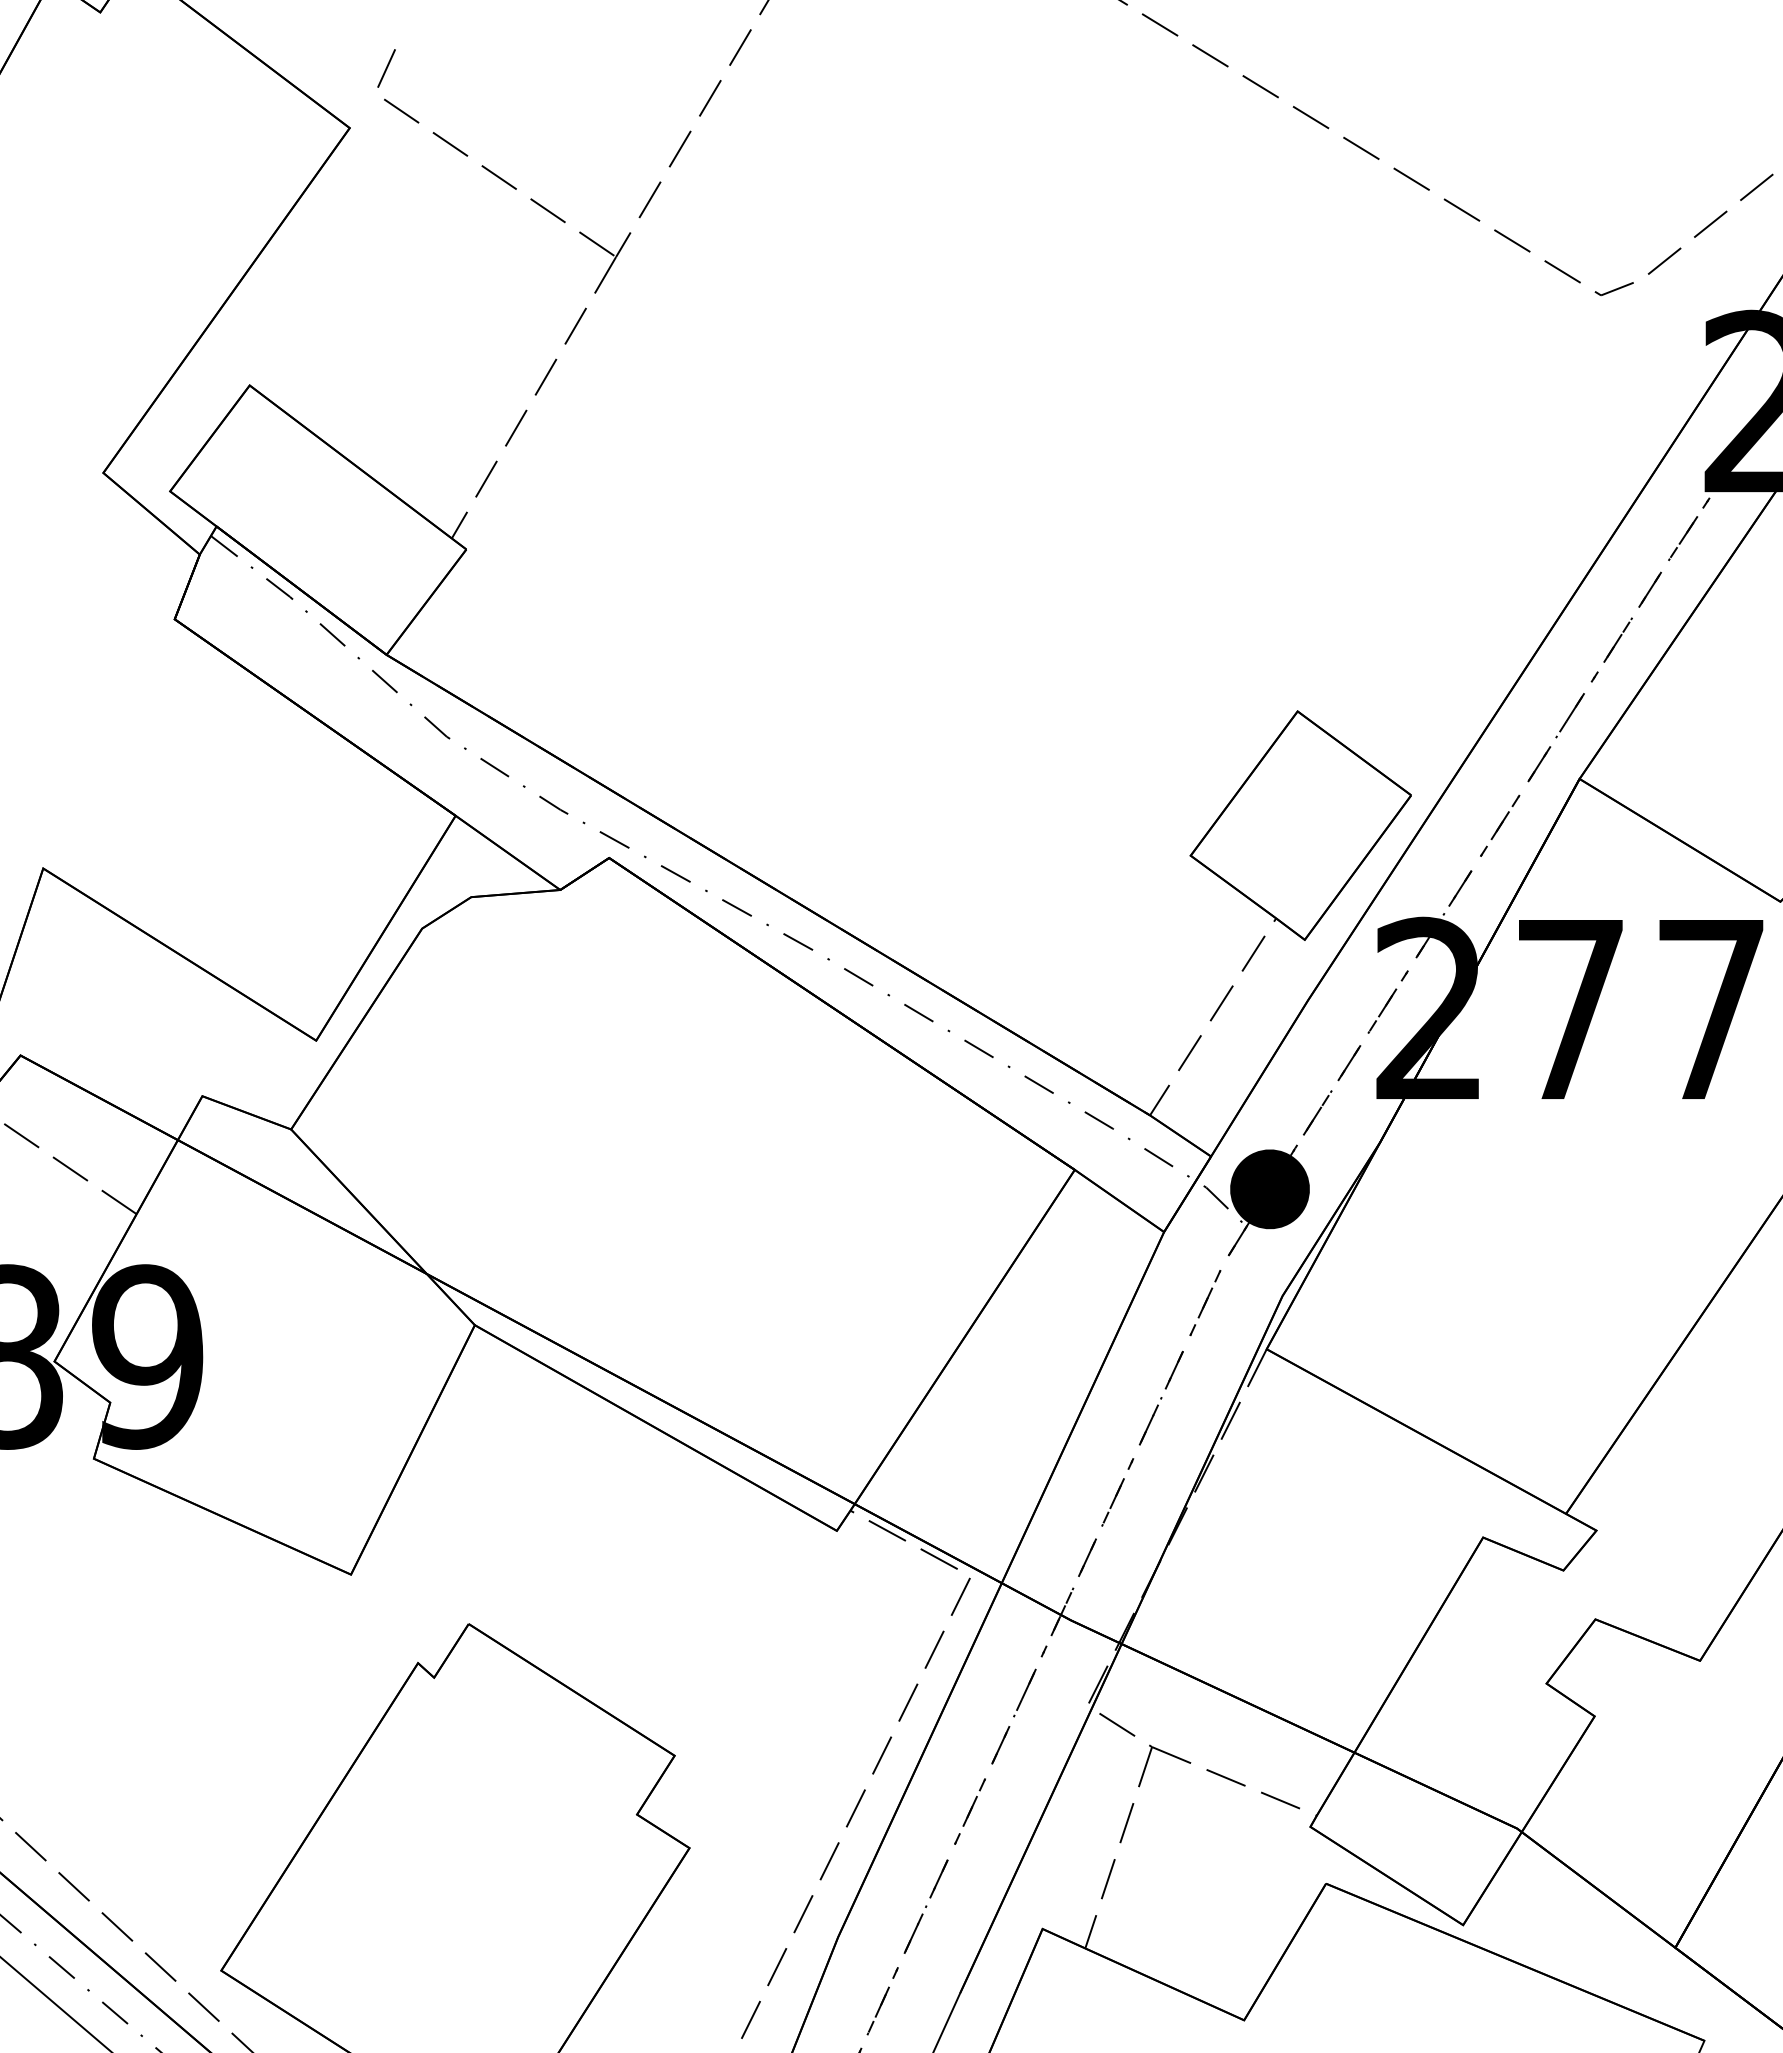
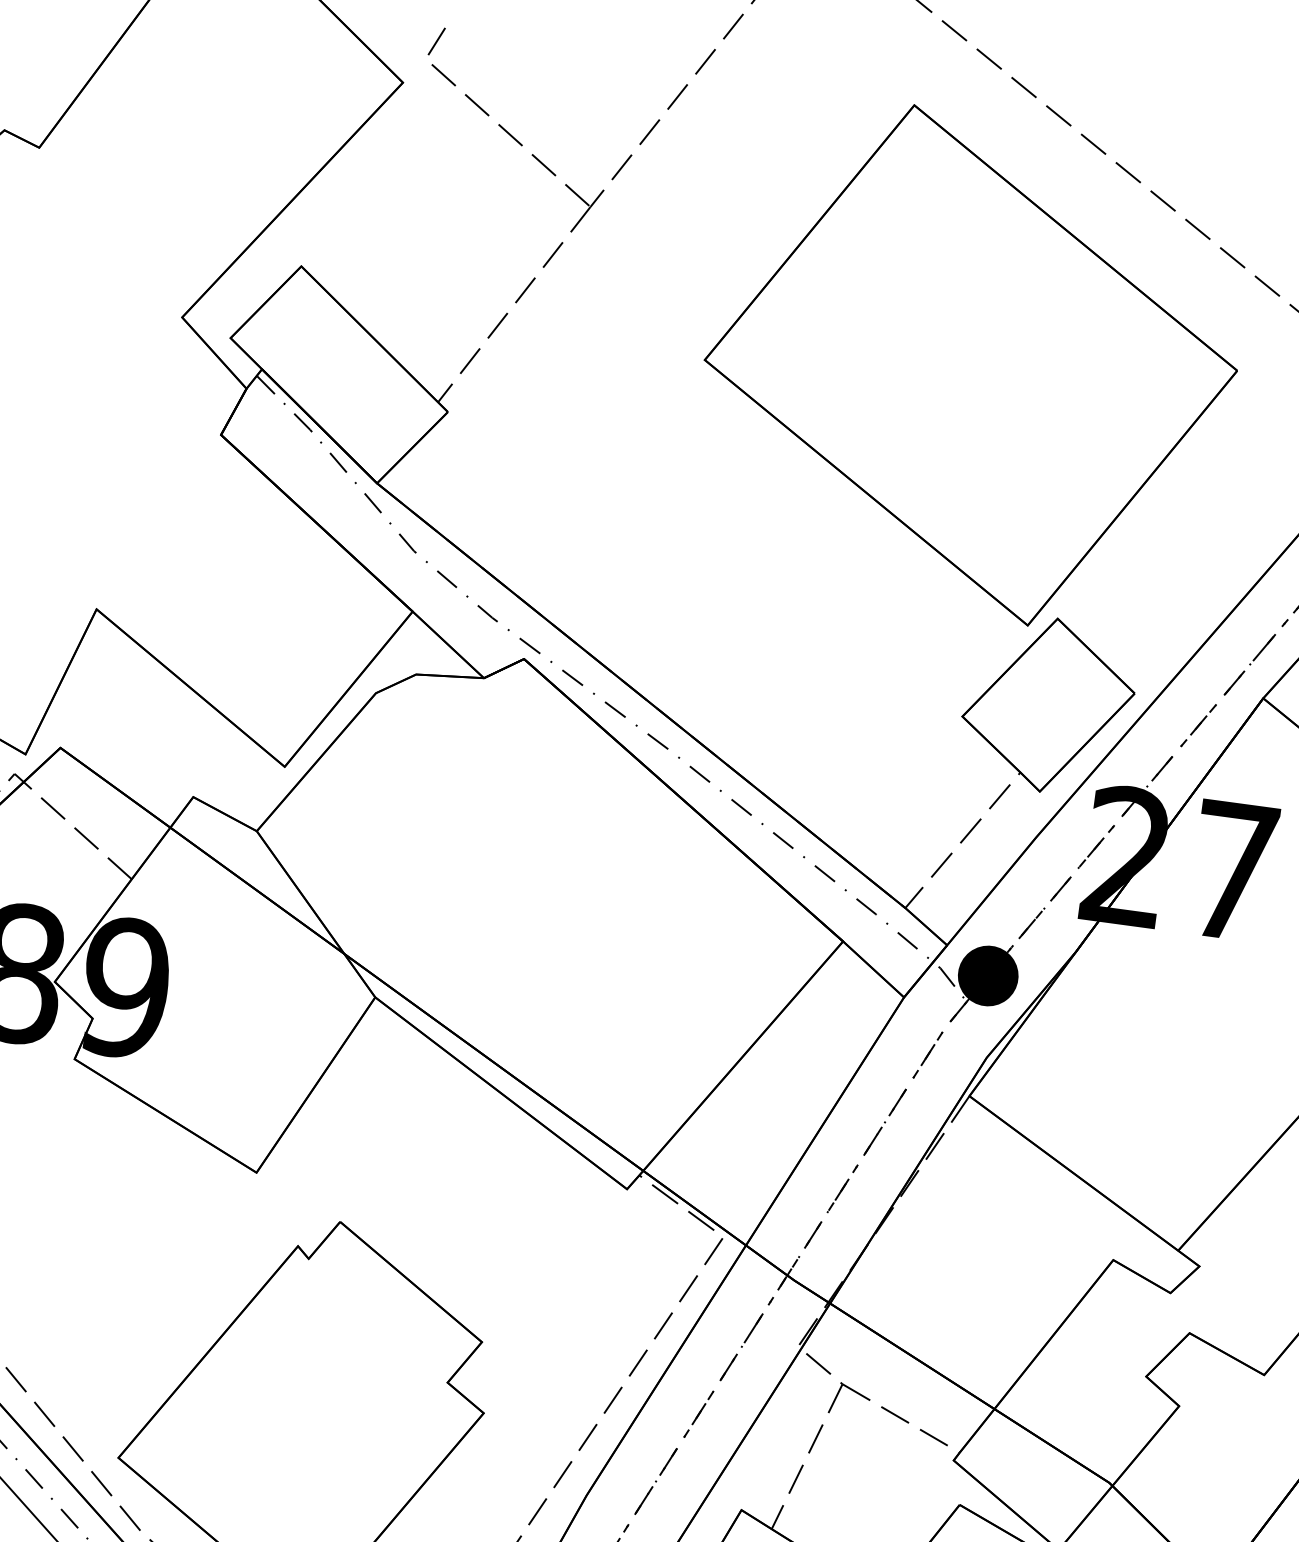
part: (1139, 396) -> (970, 365), added

